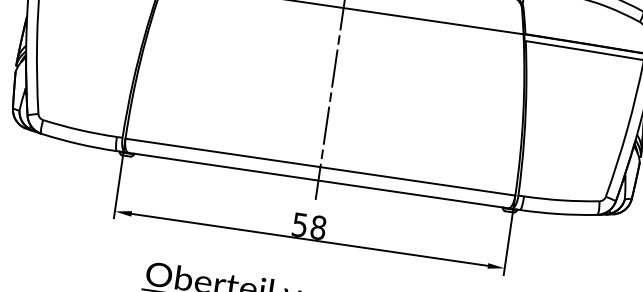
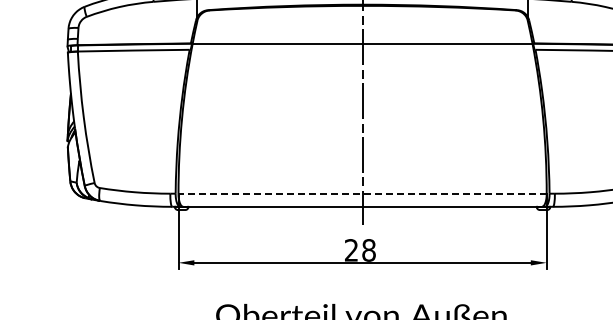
line: (320, 167) -> (362, 194), solid -> dashed
text: (299, 225) -> (351, 250), 58 -> 28

